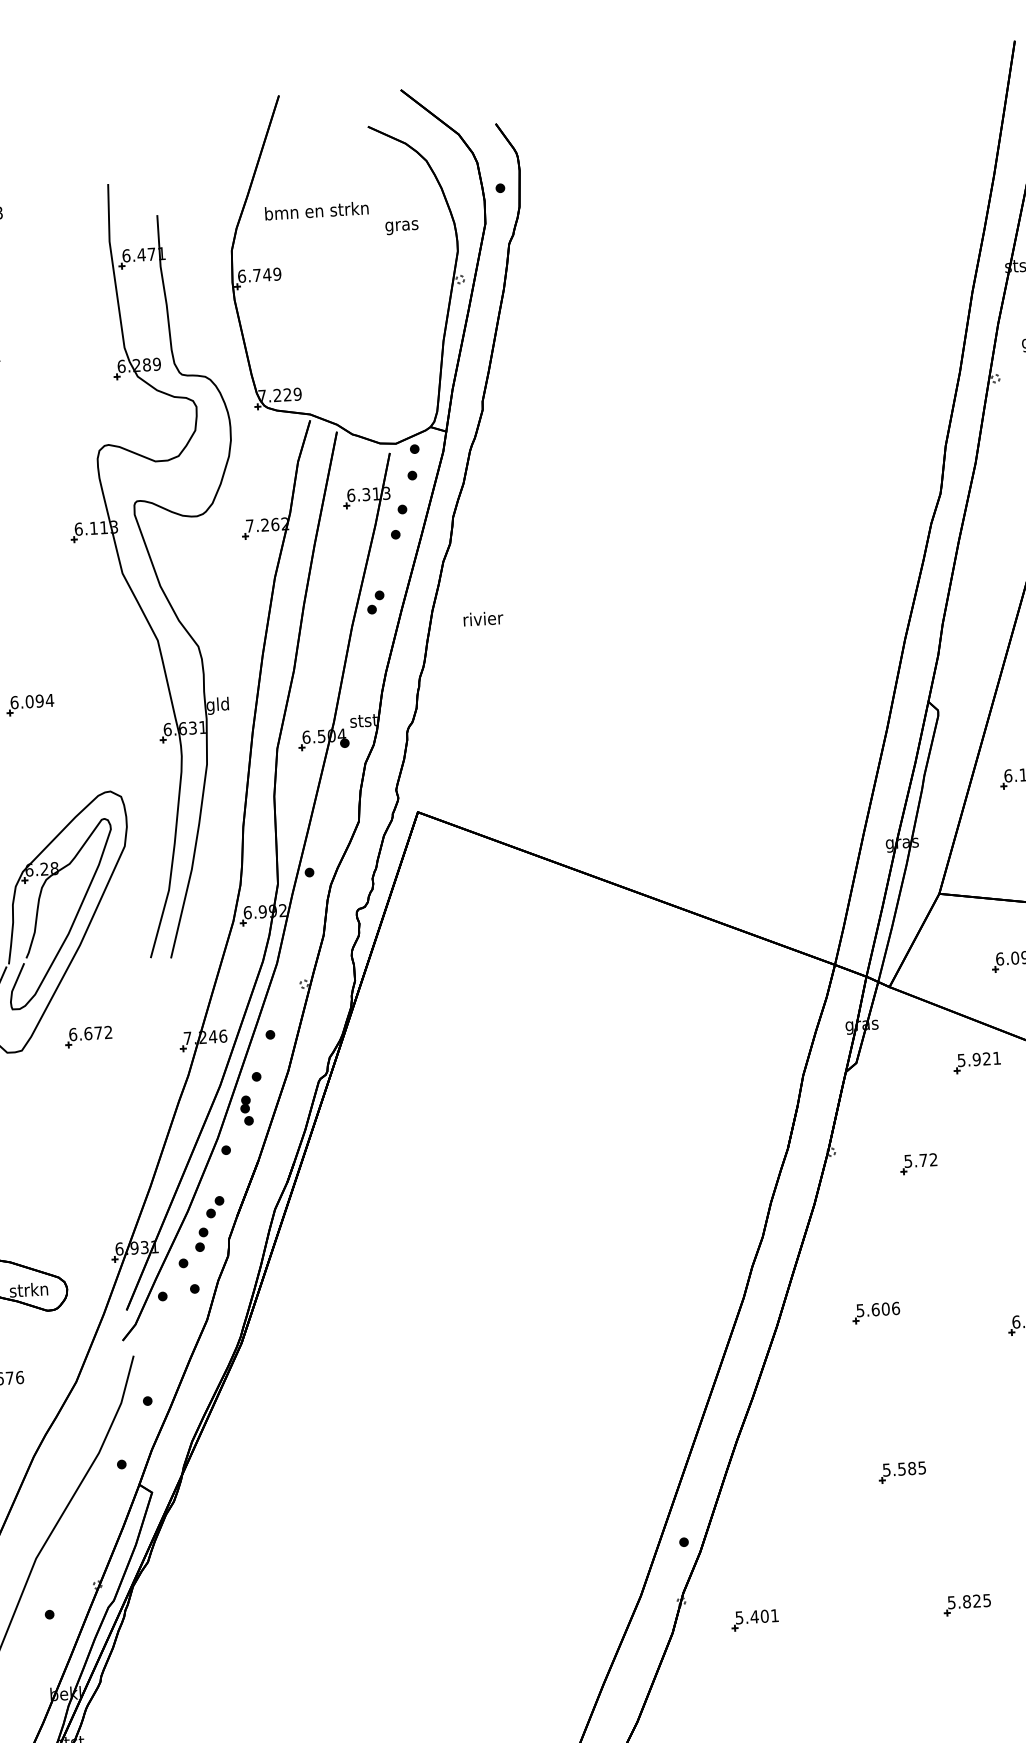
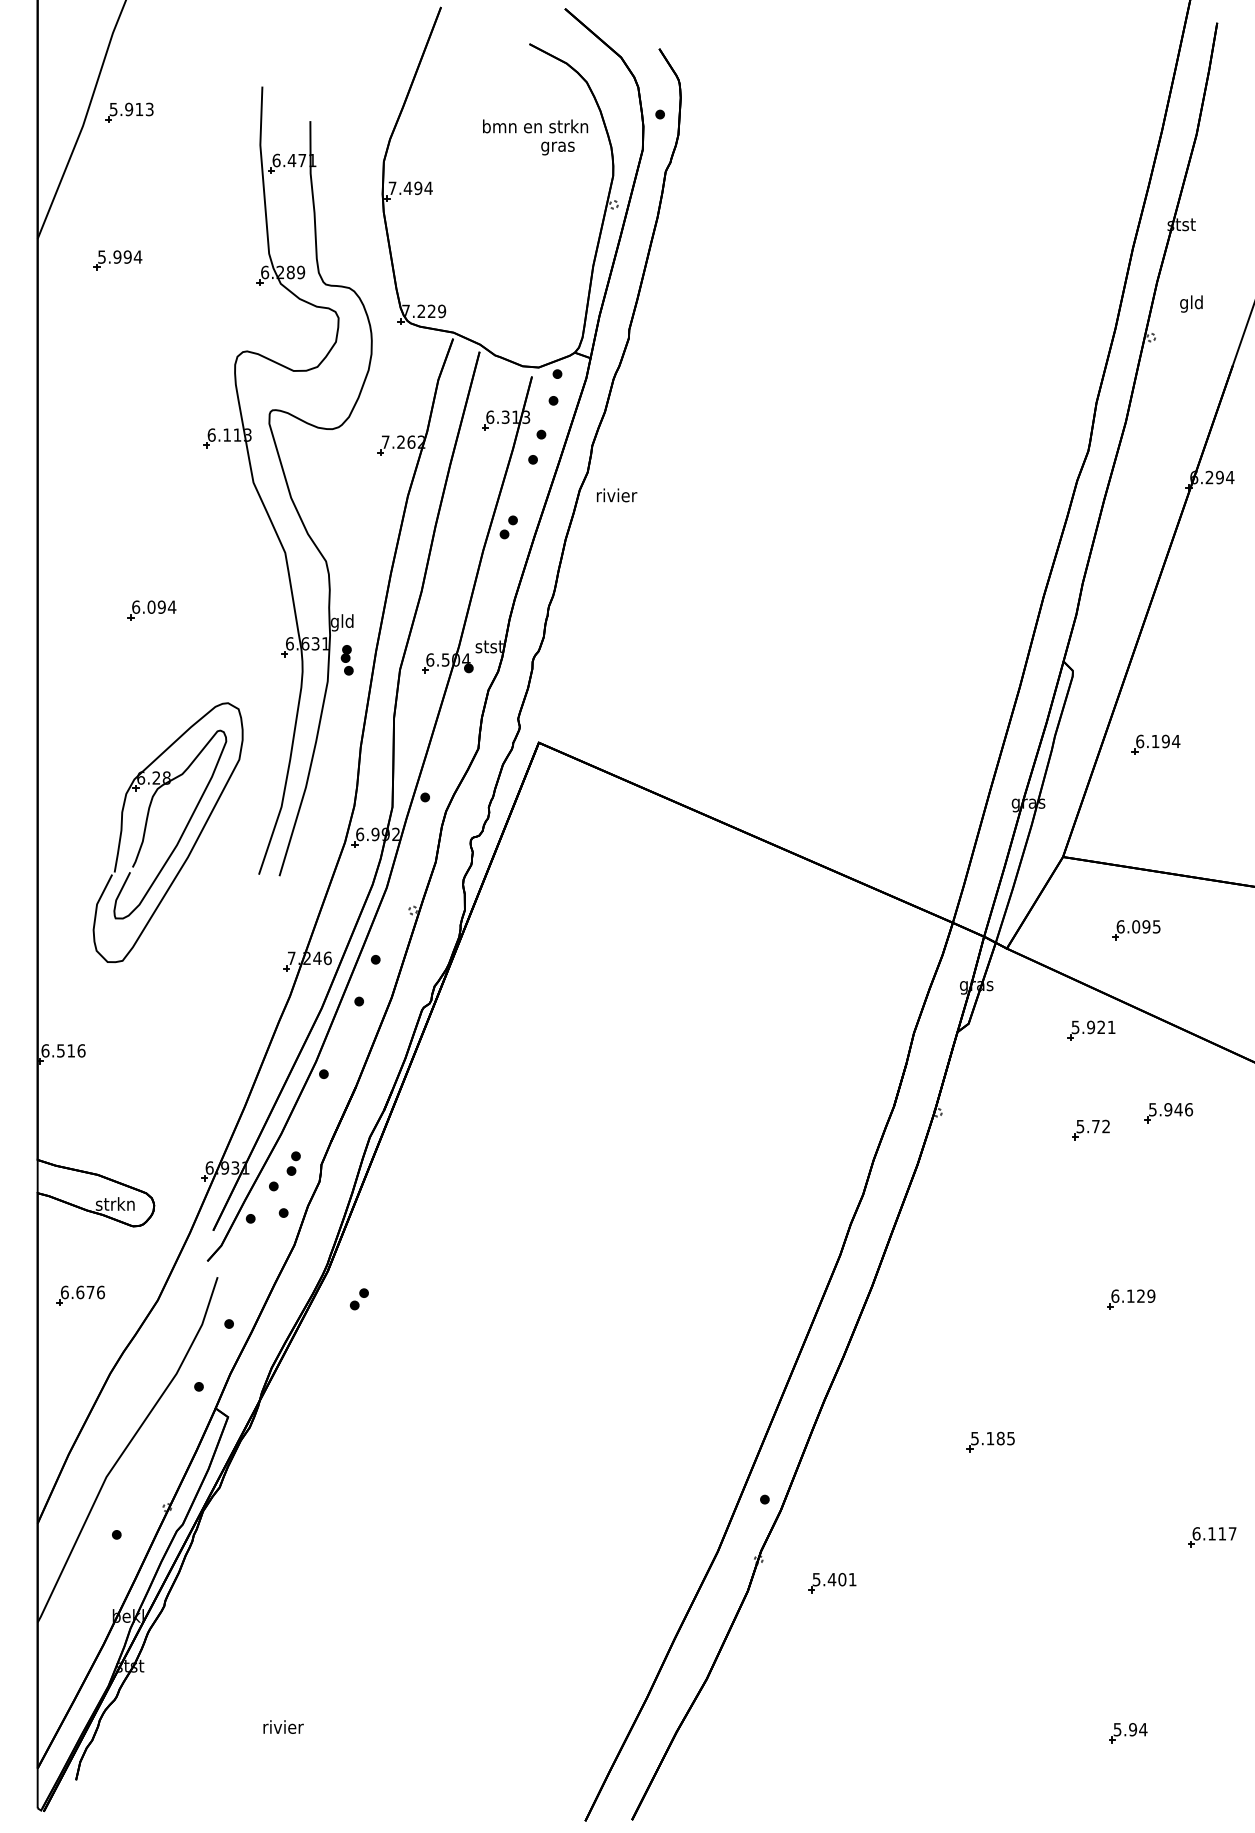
text: (316, 210) -> (535, 126), moved
text: (259, 275) -> (410, 188), 6.749 -> 7.494
text: (483, 618) -> (617, 495), moved
part: (88, 1036) -> (191, 950), removed
part: (246, 1110) -> (346, 660), moved
part: (918, 1163) -> (1090, 1129), moved
part: (214, 1207) -> (358, 1299), moved
part: (875, 1312) -> (973, 1278), removed
text: (902, 1469) -> (990, 1438), 5.585 -> 5.185
part: (967, 1605) -> (1048, 1580), removed

